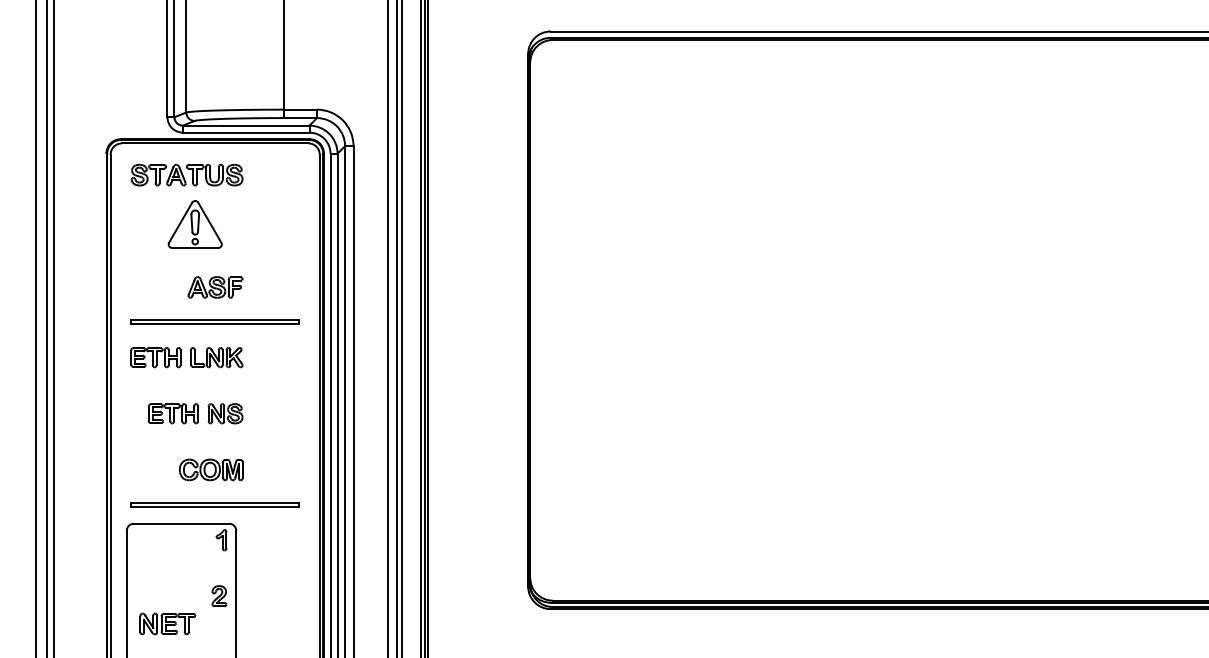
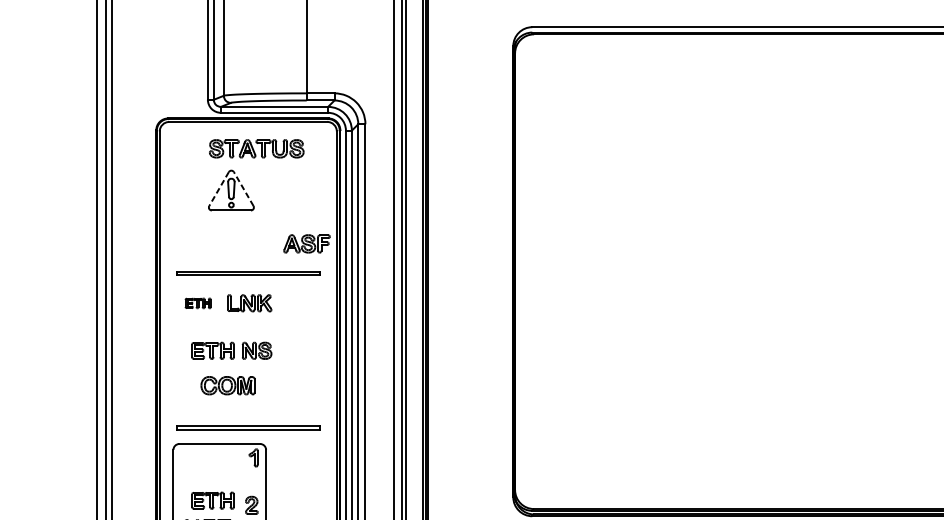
part: (186, 175) -> (256, 149), moved
line: (209, 222) -> (243, 188), solid -> dashed
line: (180, 223) -> (218, 189), solid -> dashed
part: (215, 287) -> (306, 243), moved
part: (155, 357) -> (197, 303), size x0.6
part: (211, 469) -> (228, 385), moved
part: (172, 590) -> (212, 500), added

